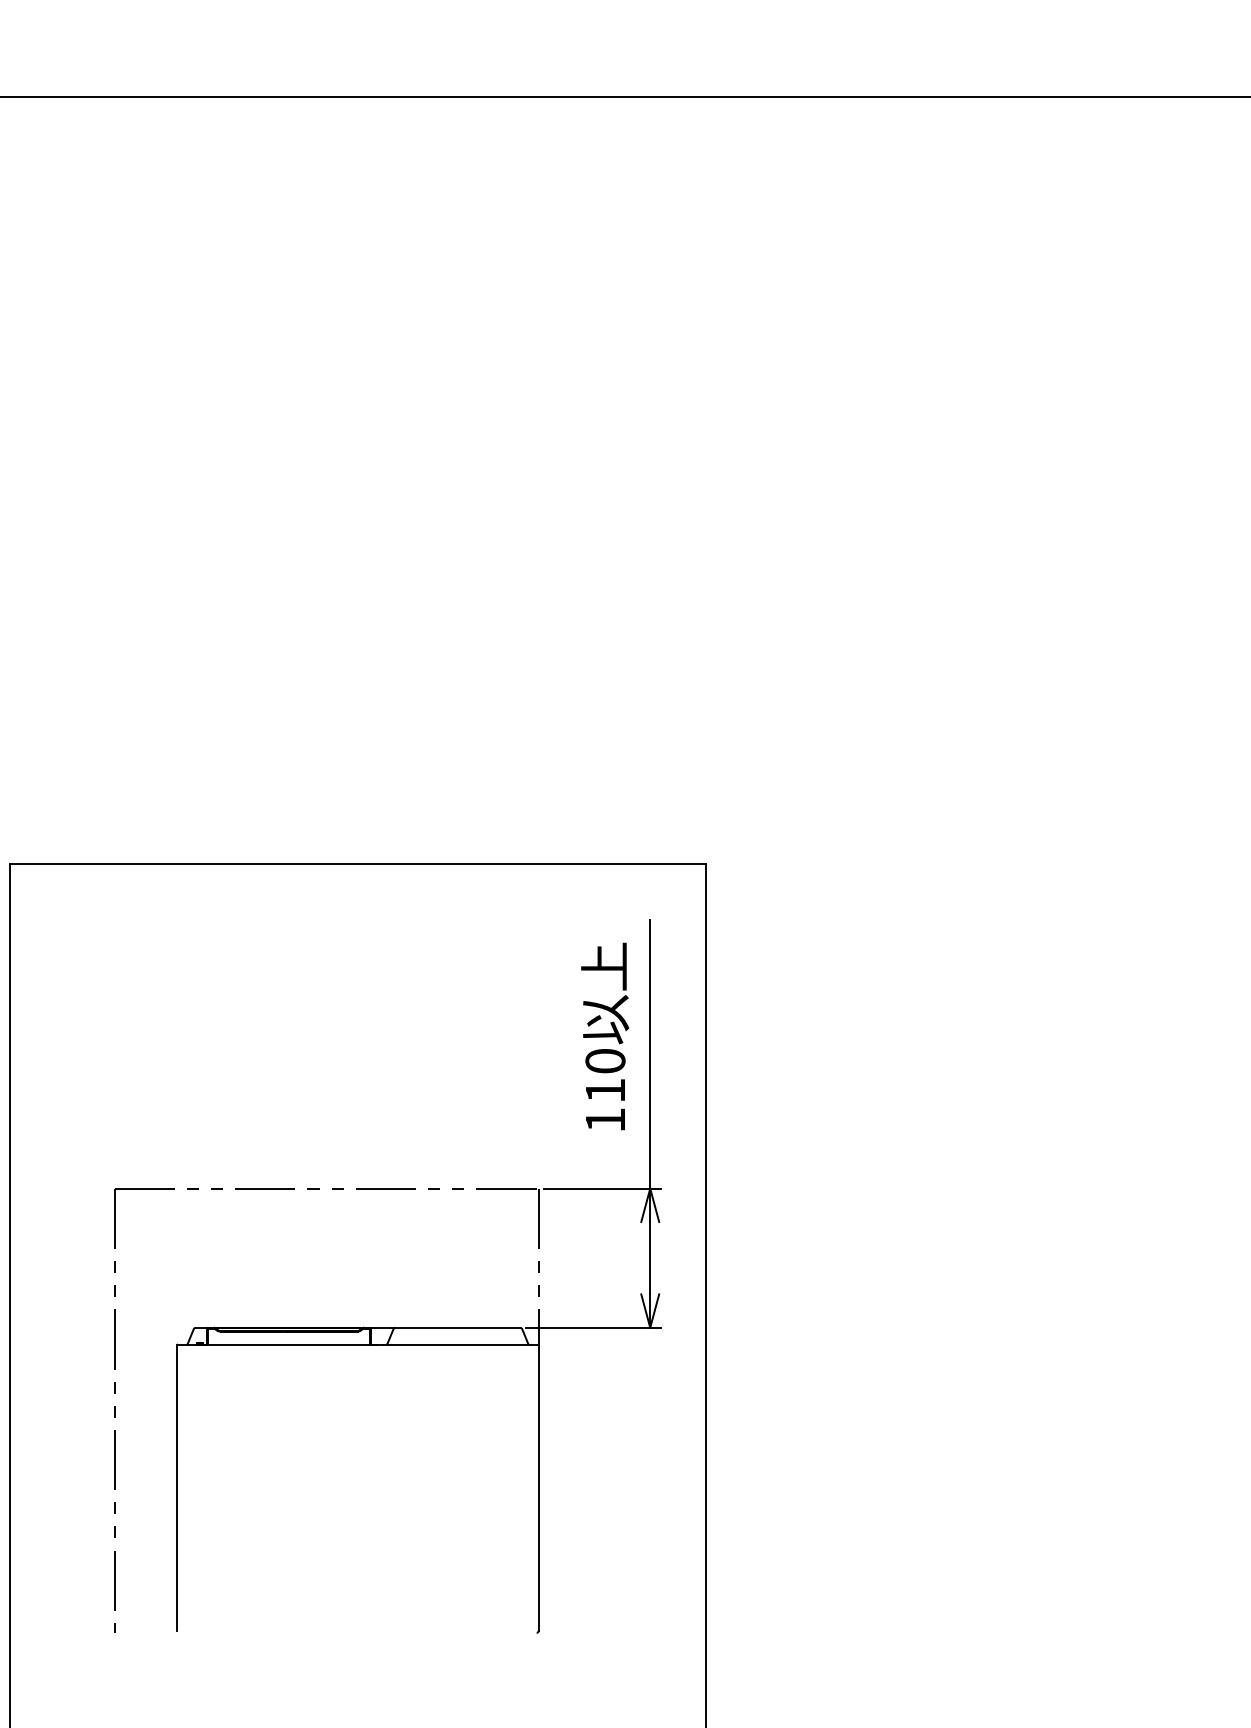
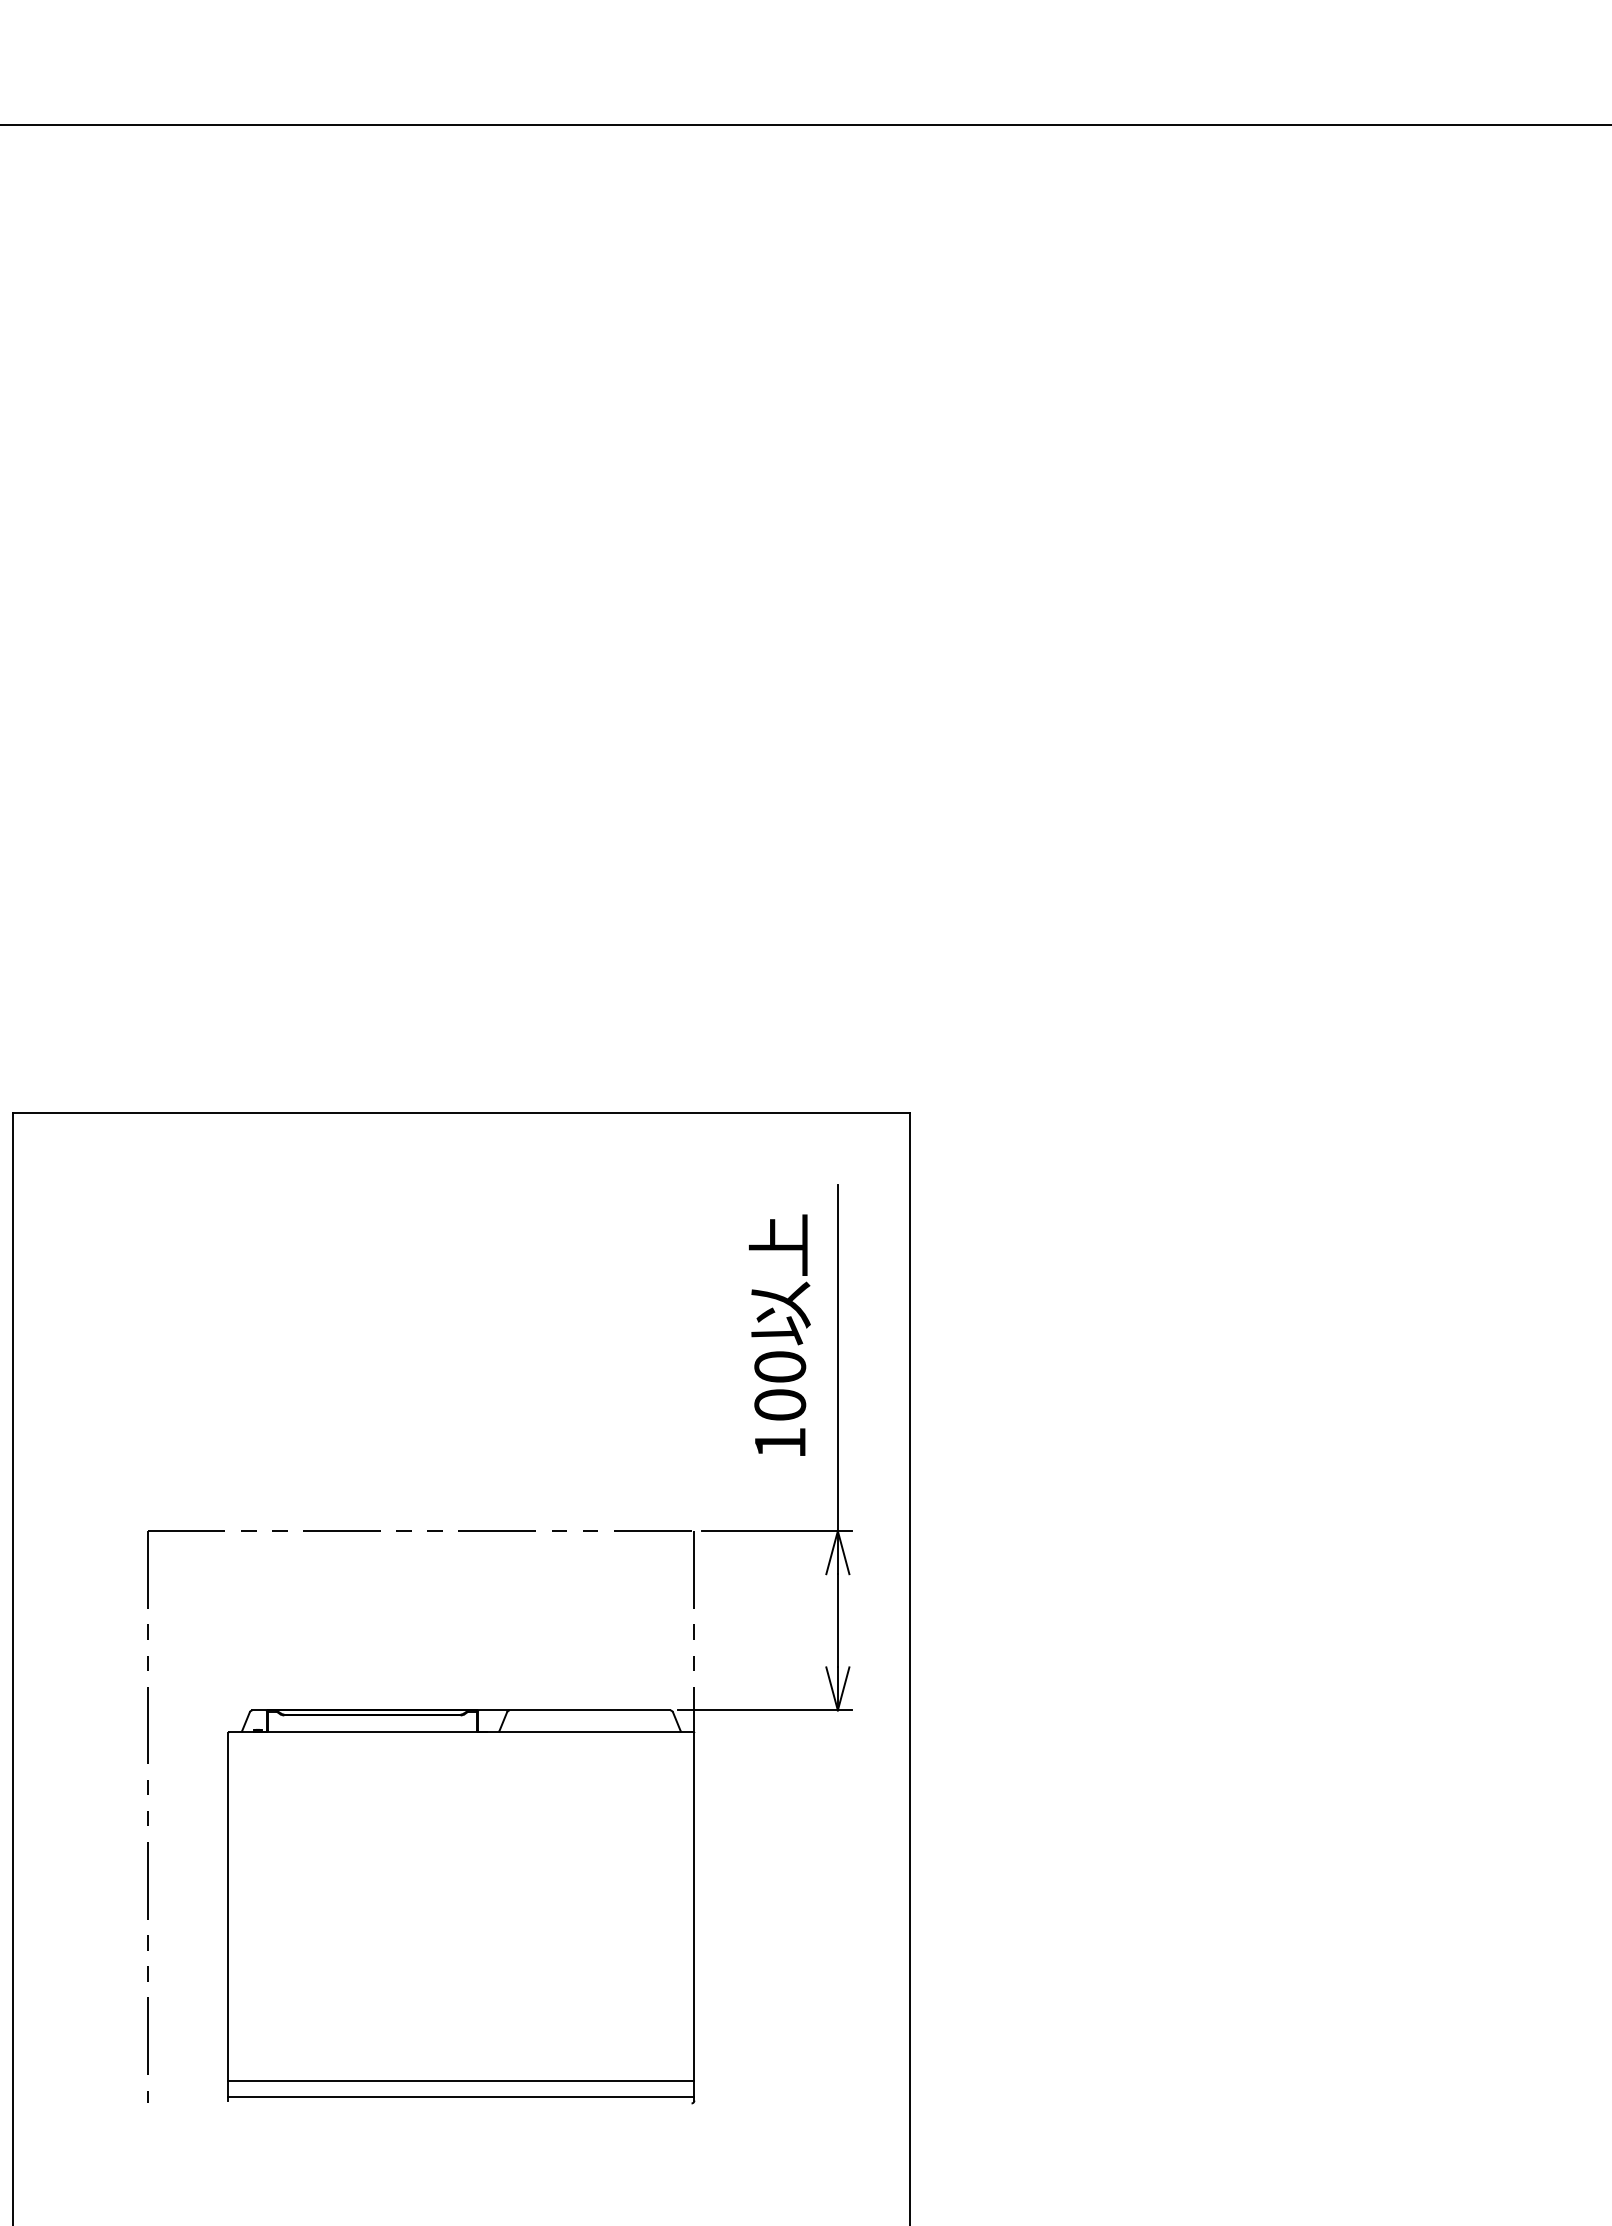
text: (605, 1090) -> (780, 1404), 110 -> 100
line: (358, 1615) -> (461, 2080), added
line: (358, 1627) -> (461, 2096), added

